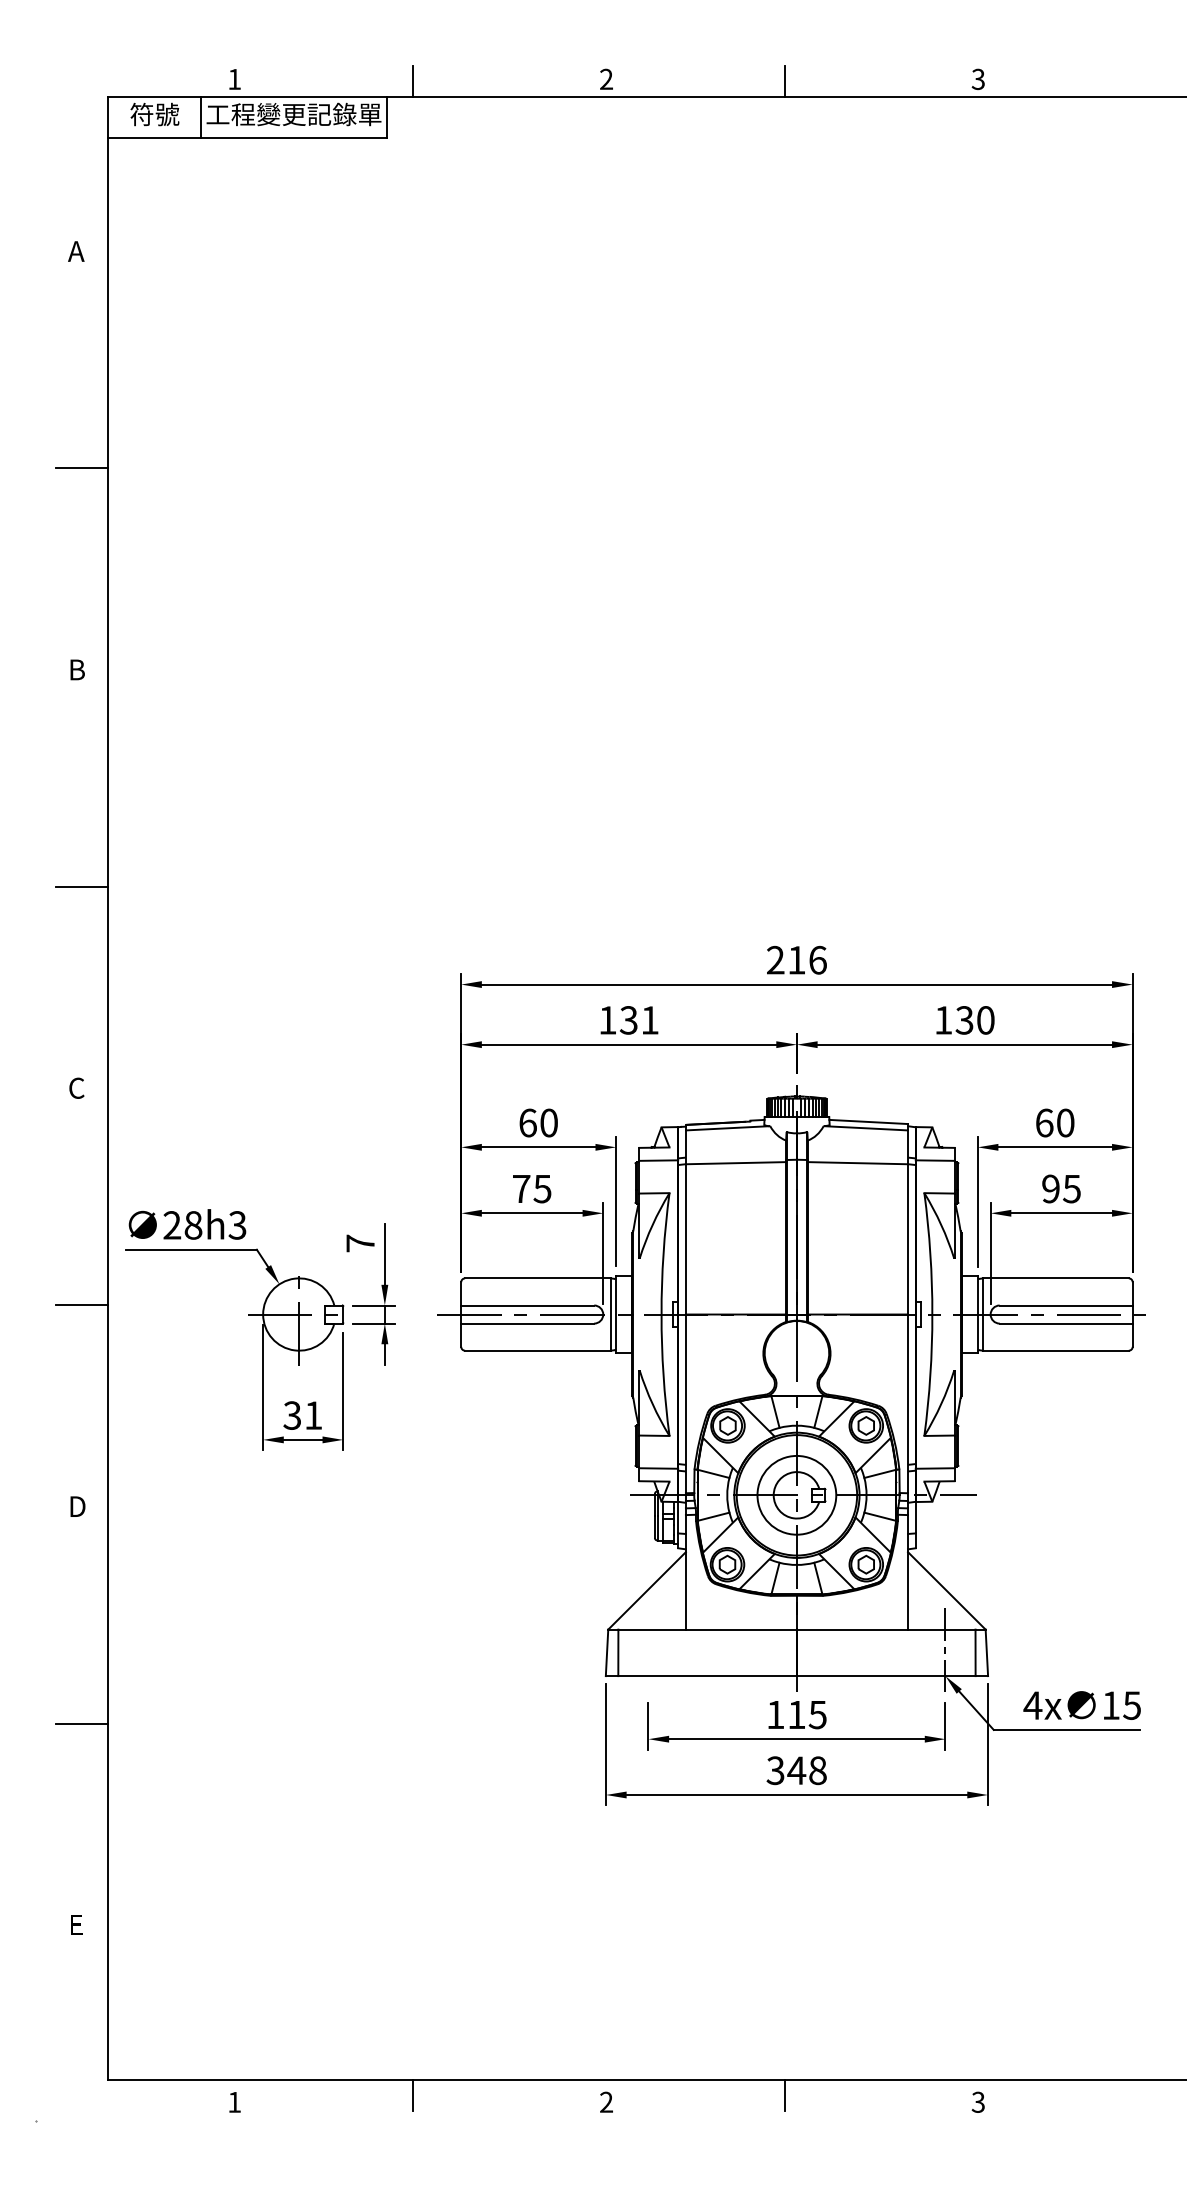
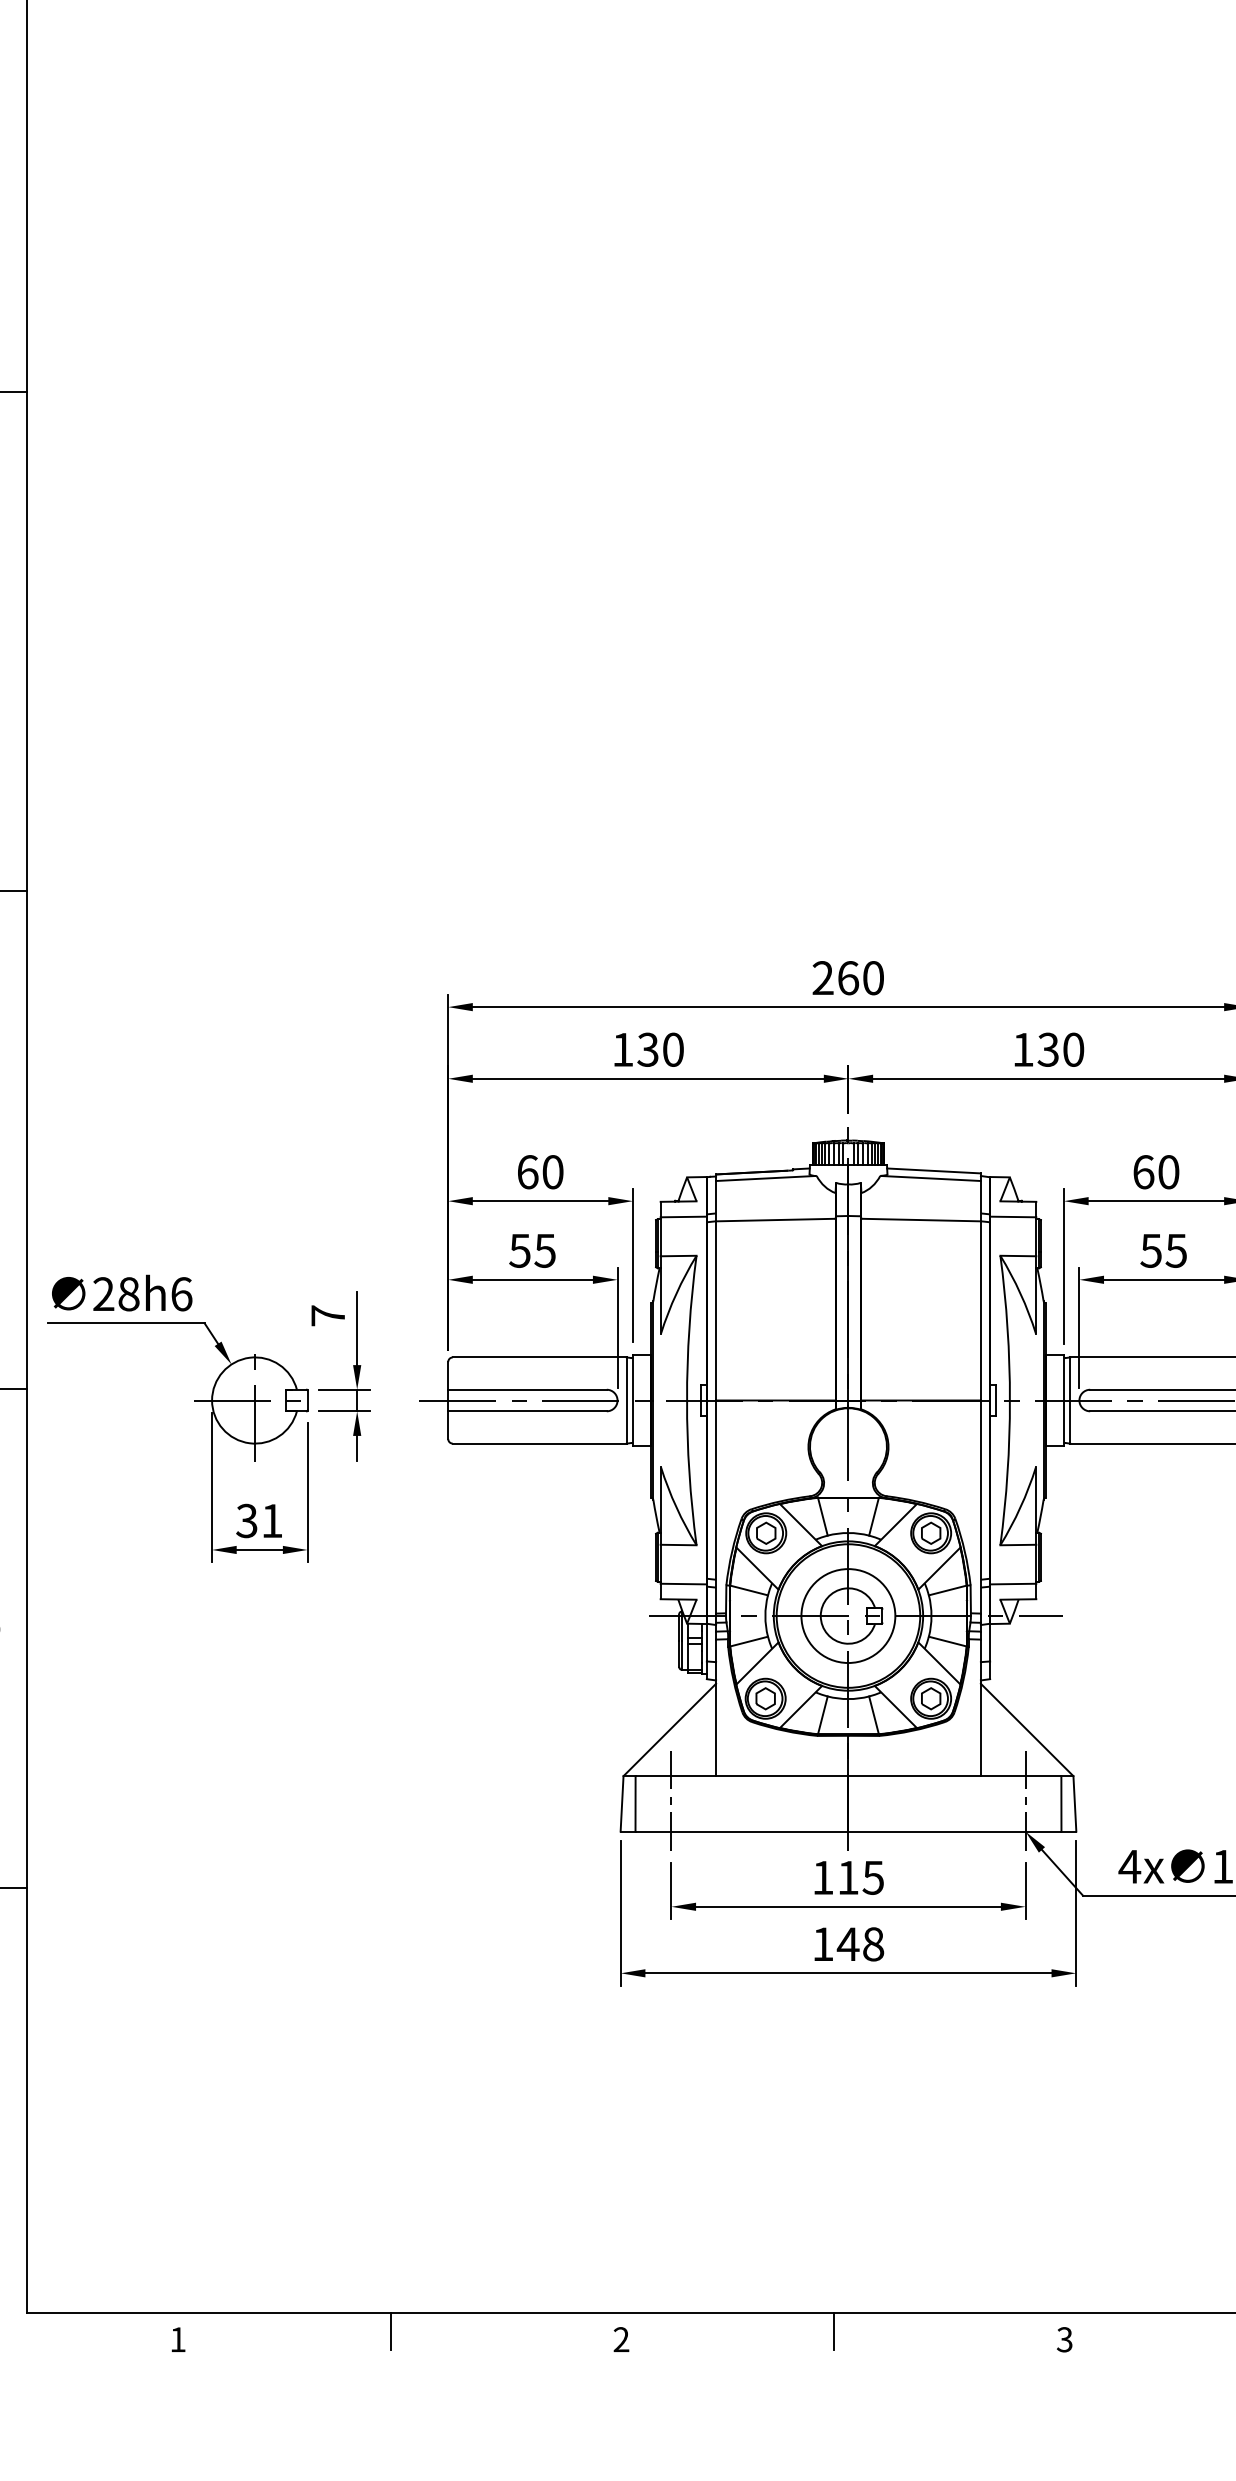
text: (807, 959) -> (861, 977), 216 -> 260
text: (649, 1020) -> (672, 1049), 131 -> 130
text: (1050, 1188) -> (1150, 1250), 95 -> 55
text: (521, 1189) -> (520, 1251), 75 -> 55
text: (237, 1225) -> (181, 1294), 28h3 -> 28h6
line: (648, 1650) -> (671, 1801), added
text: (775, 1770) -> (822, 1944), 348 -> 148

